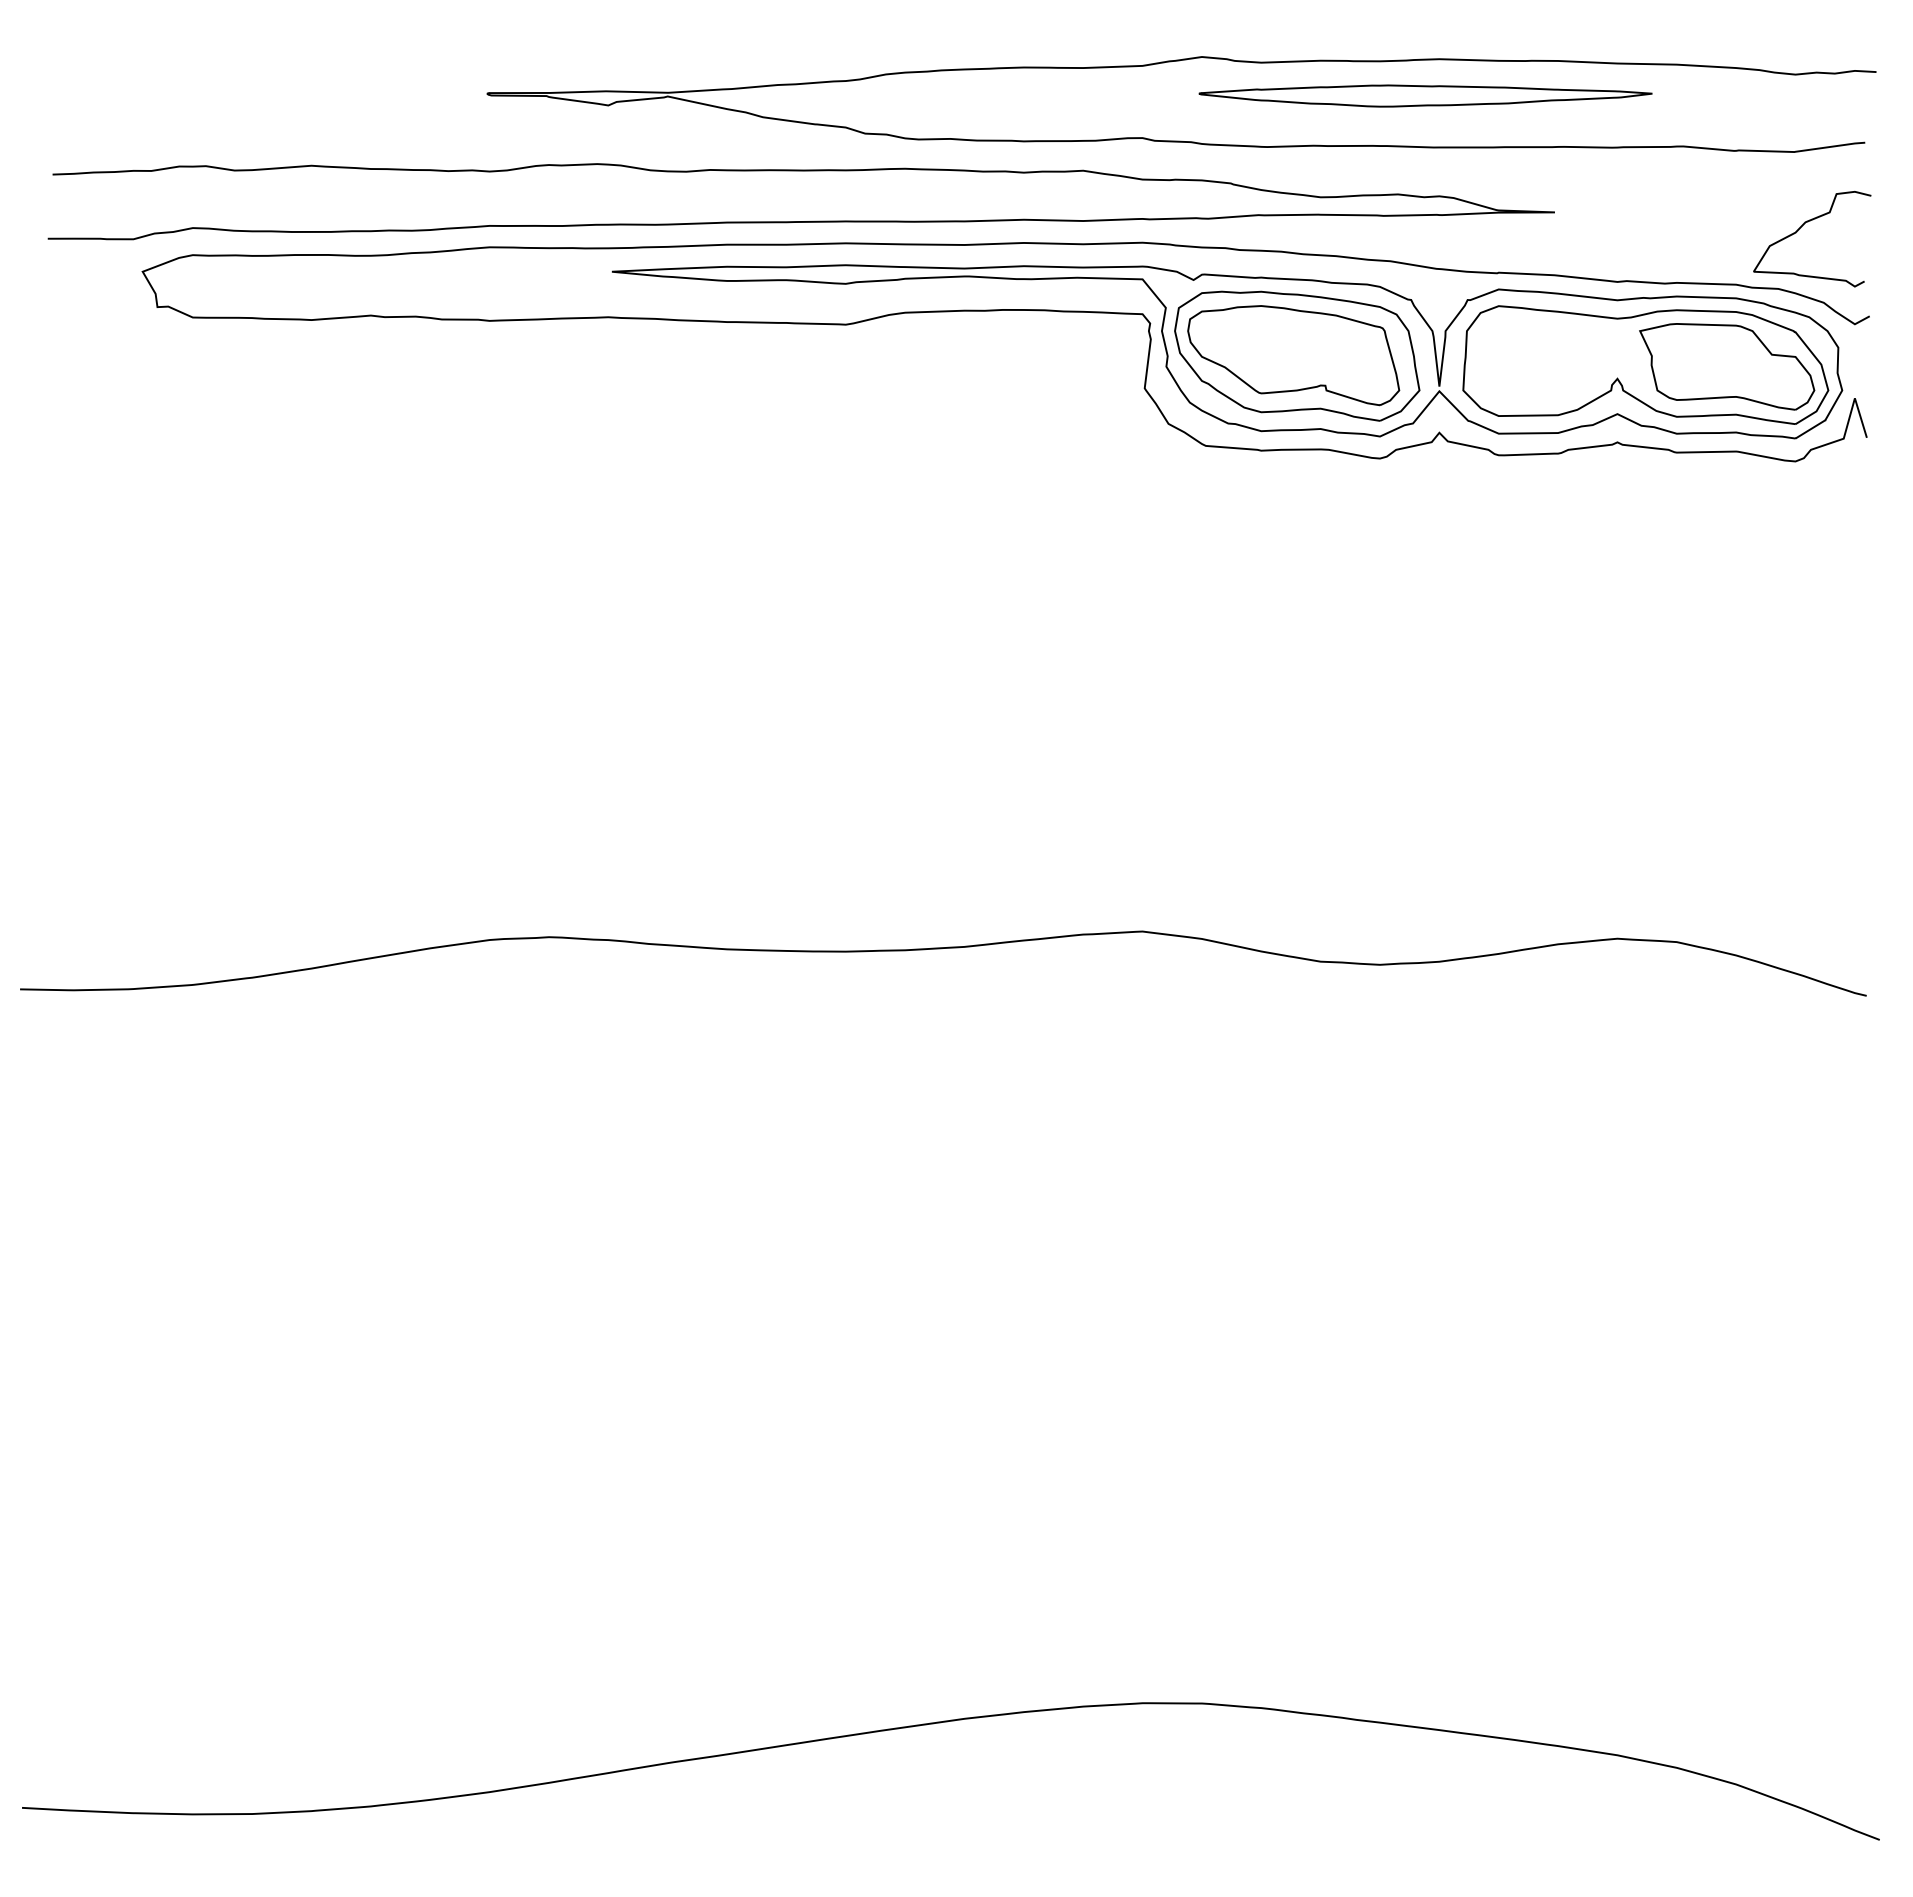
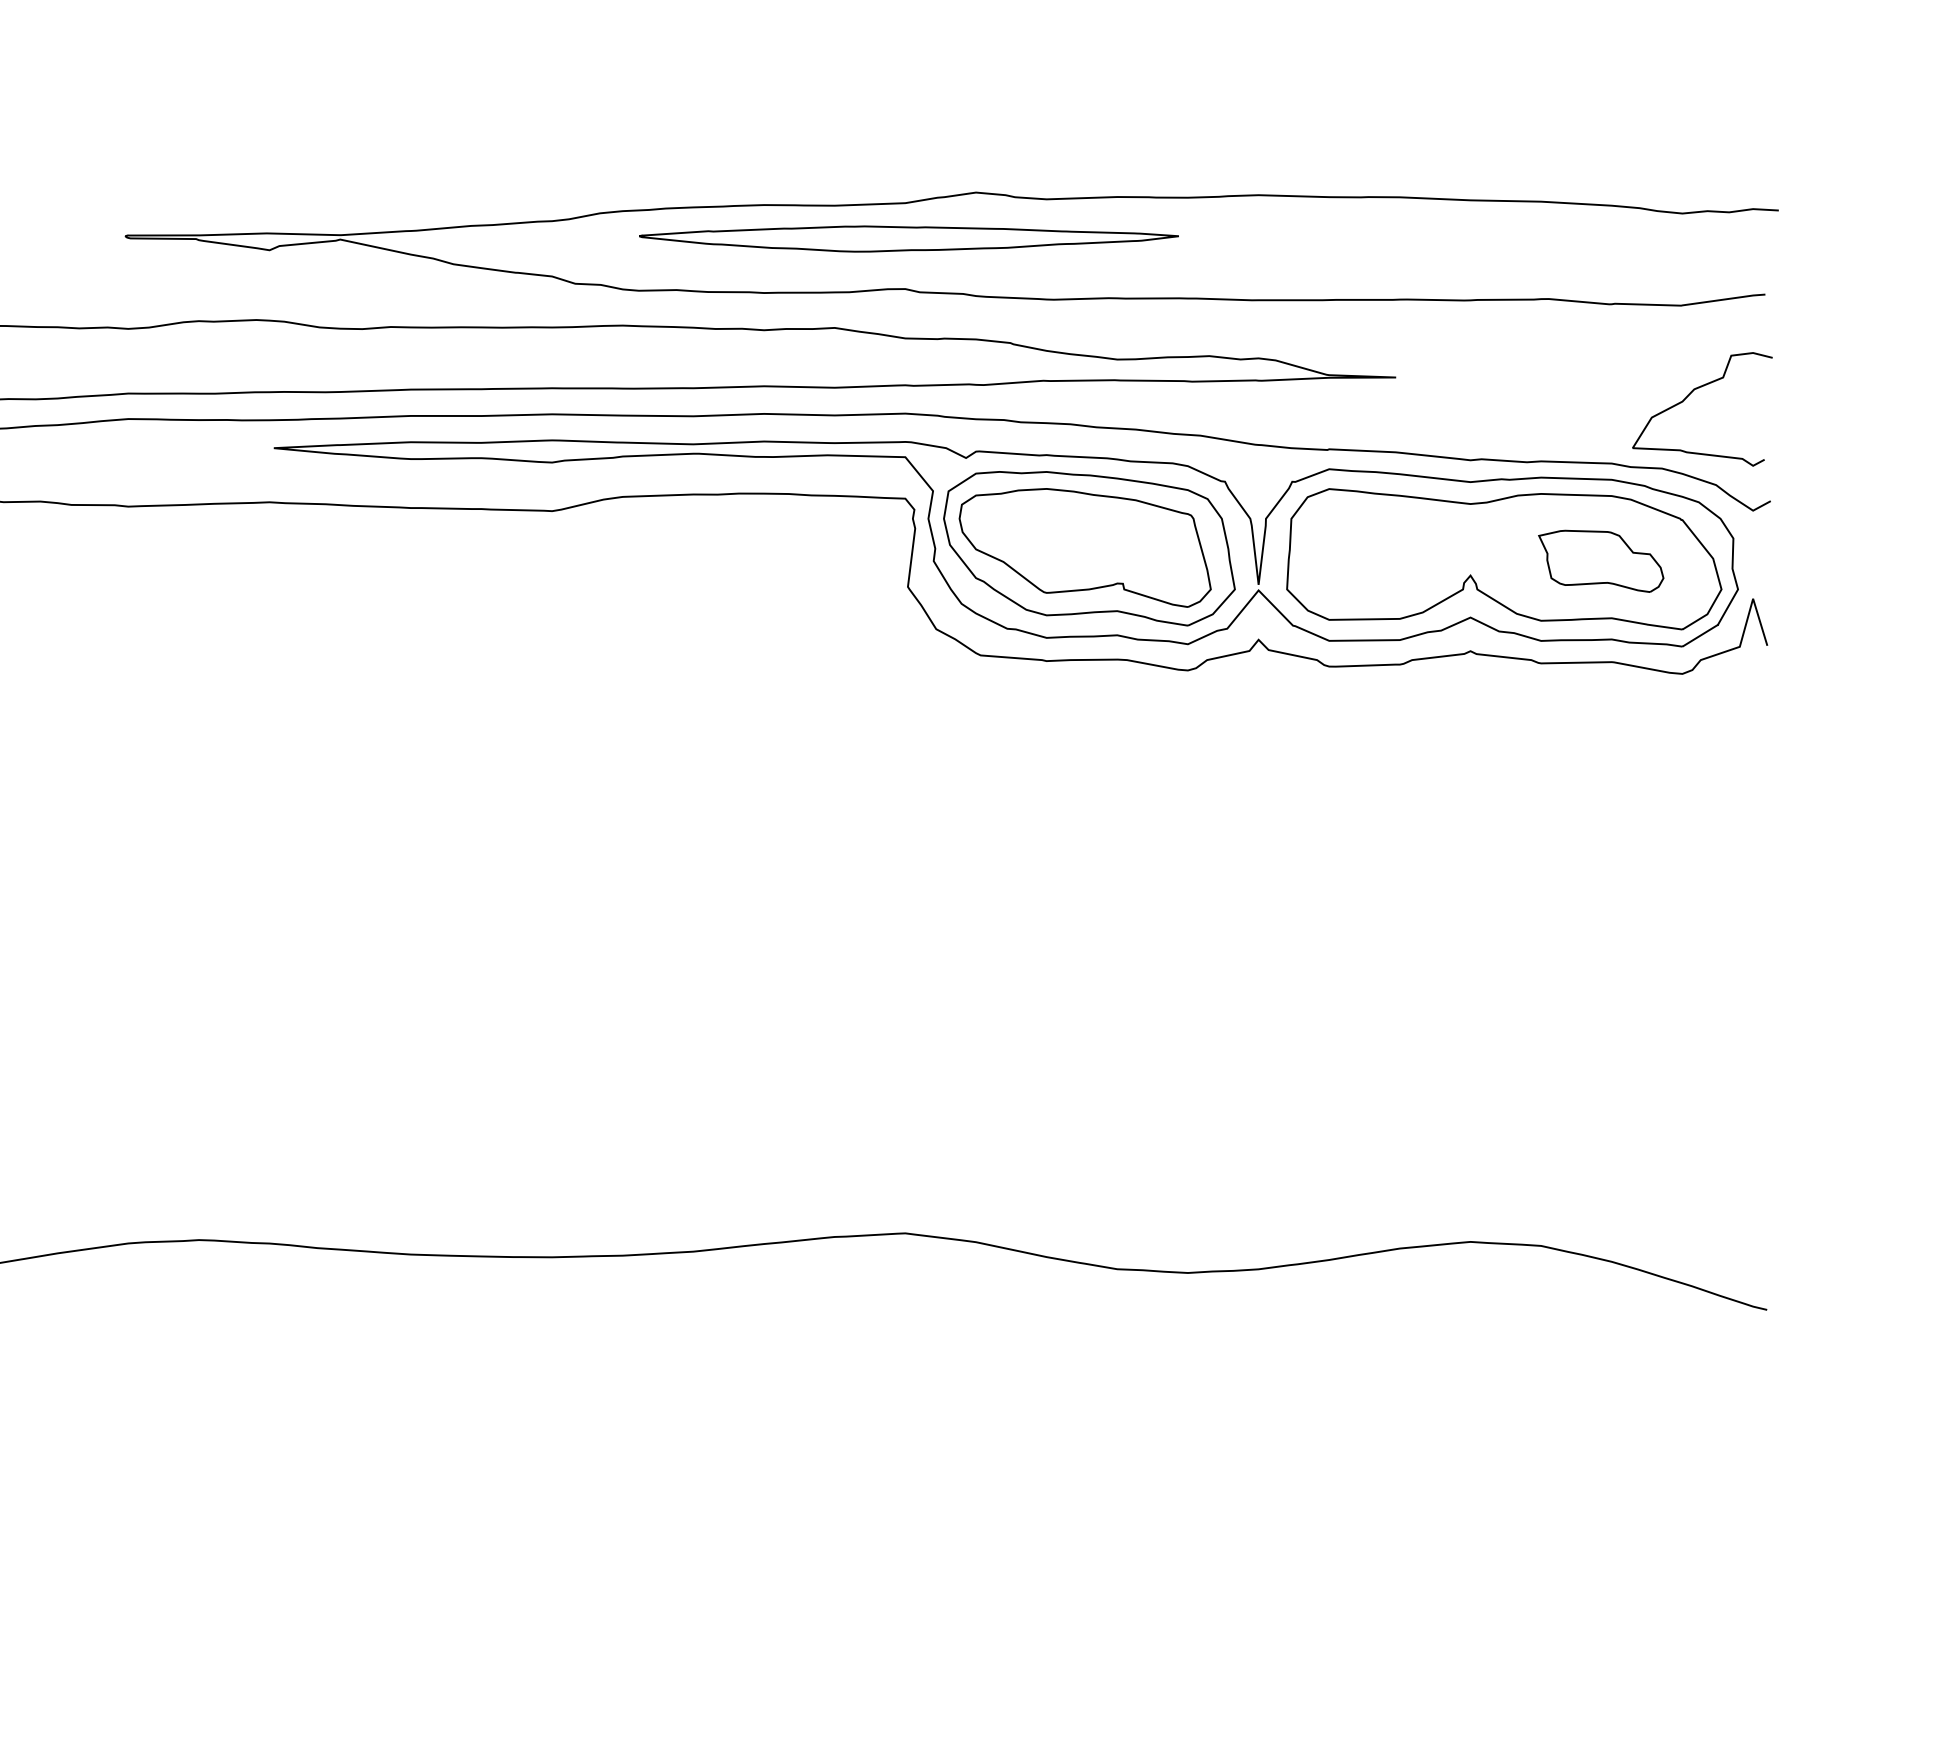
part: (1425, 95) -> (908, 238), moved
part: (1727, 366) -> (1601, 560), size x0.6

